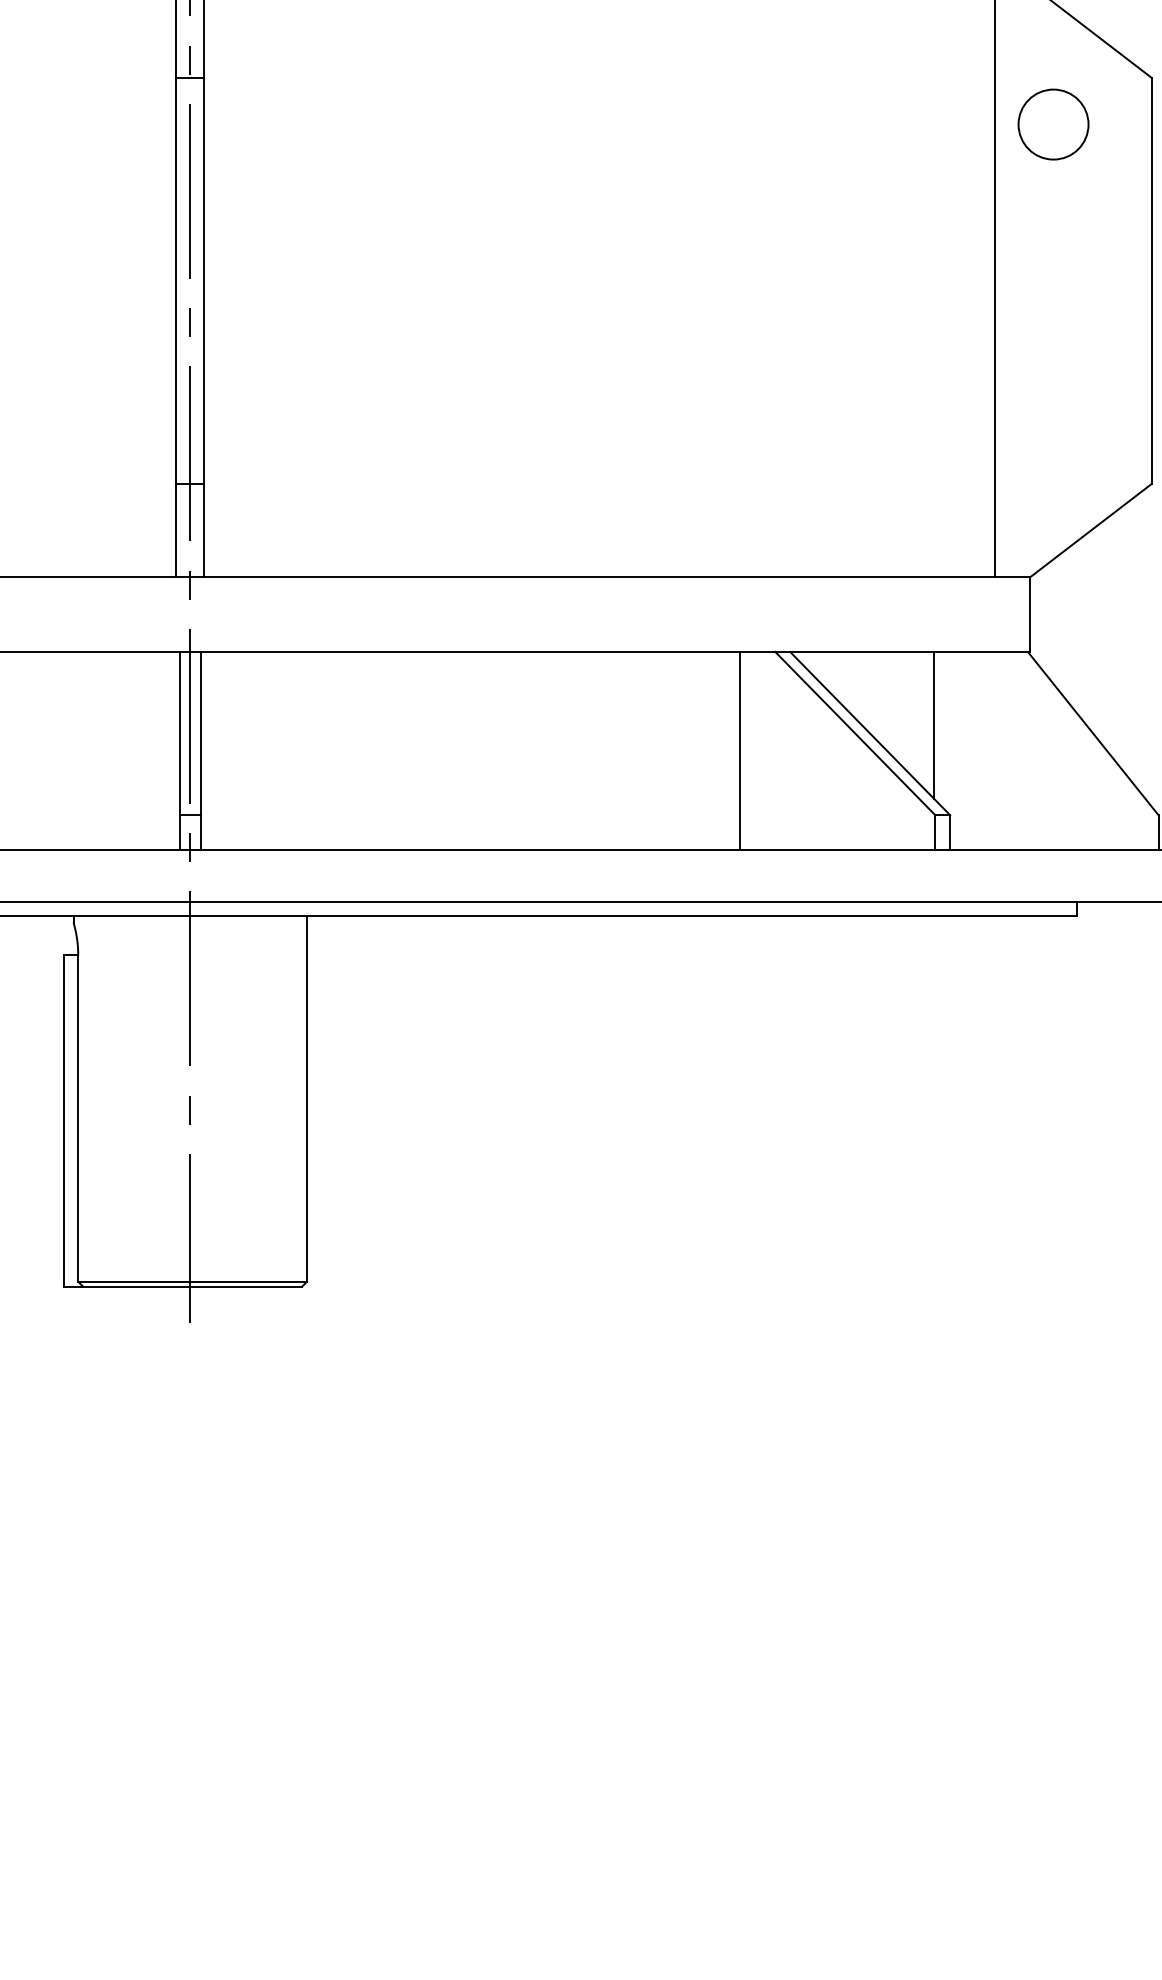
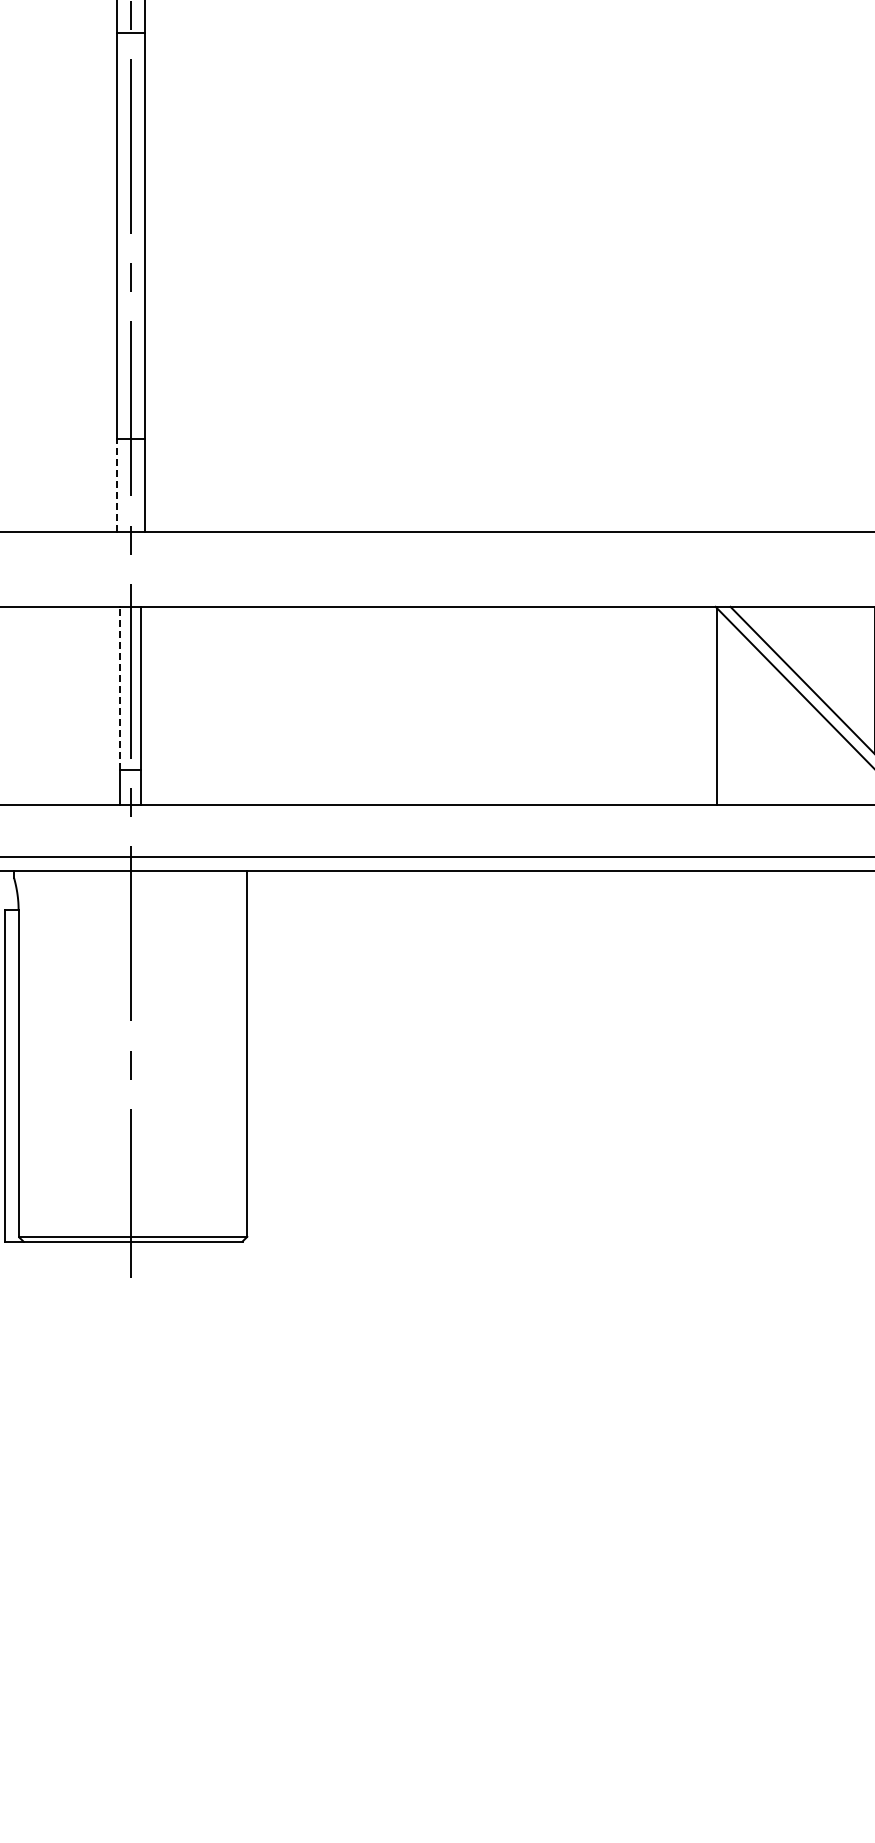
line: (176, 530) -> (116, 485), solid -> dashed
line: (179, 733) -> (119, 688), solid -> dashed
line: (740, 750) -> (717, 705), moved

